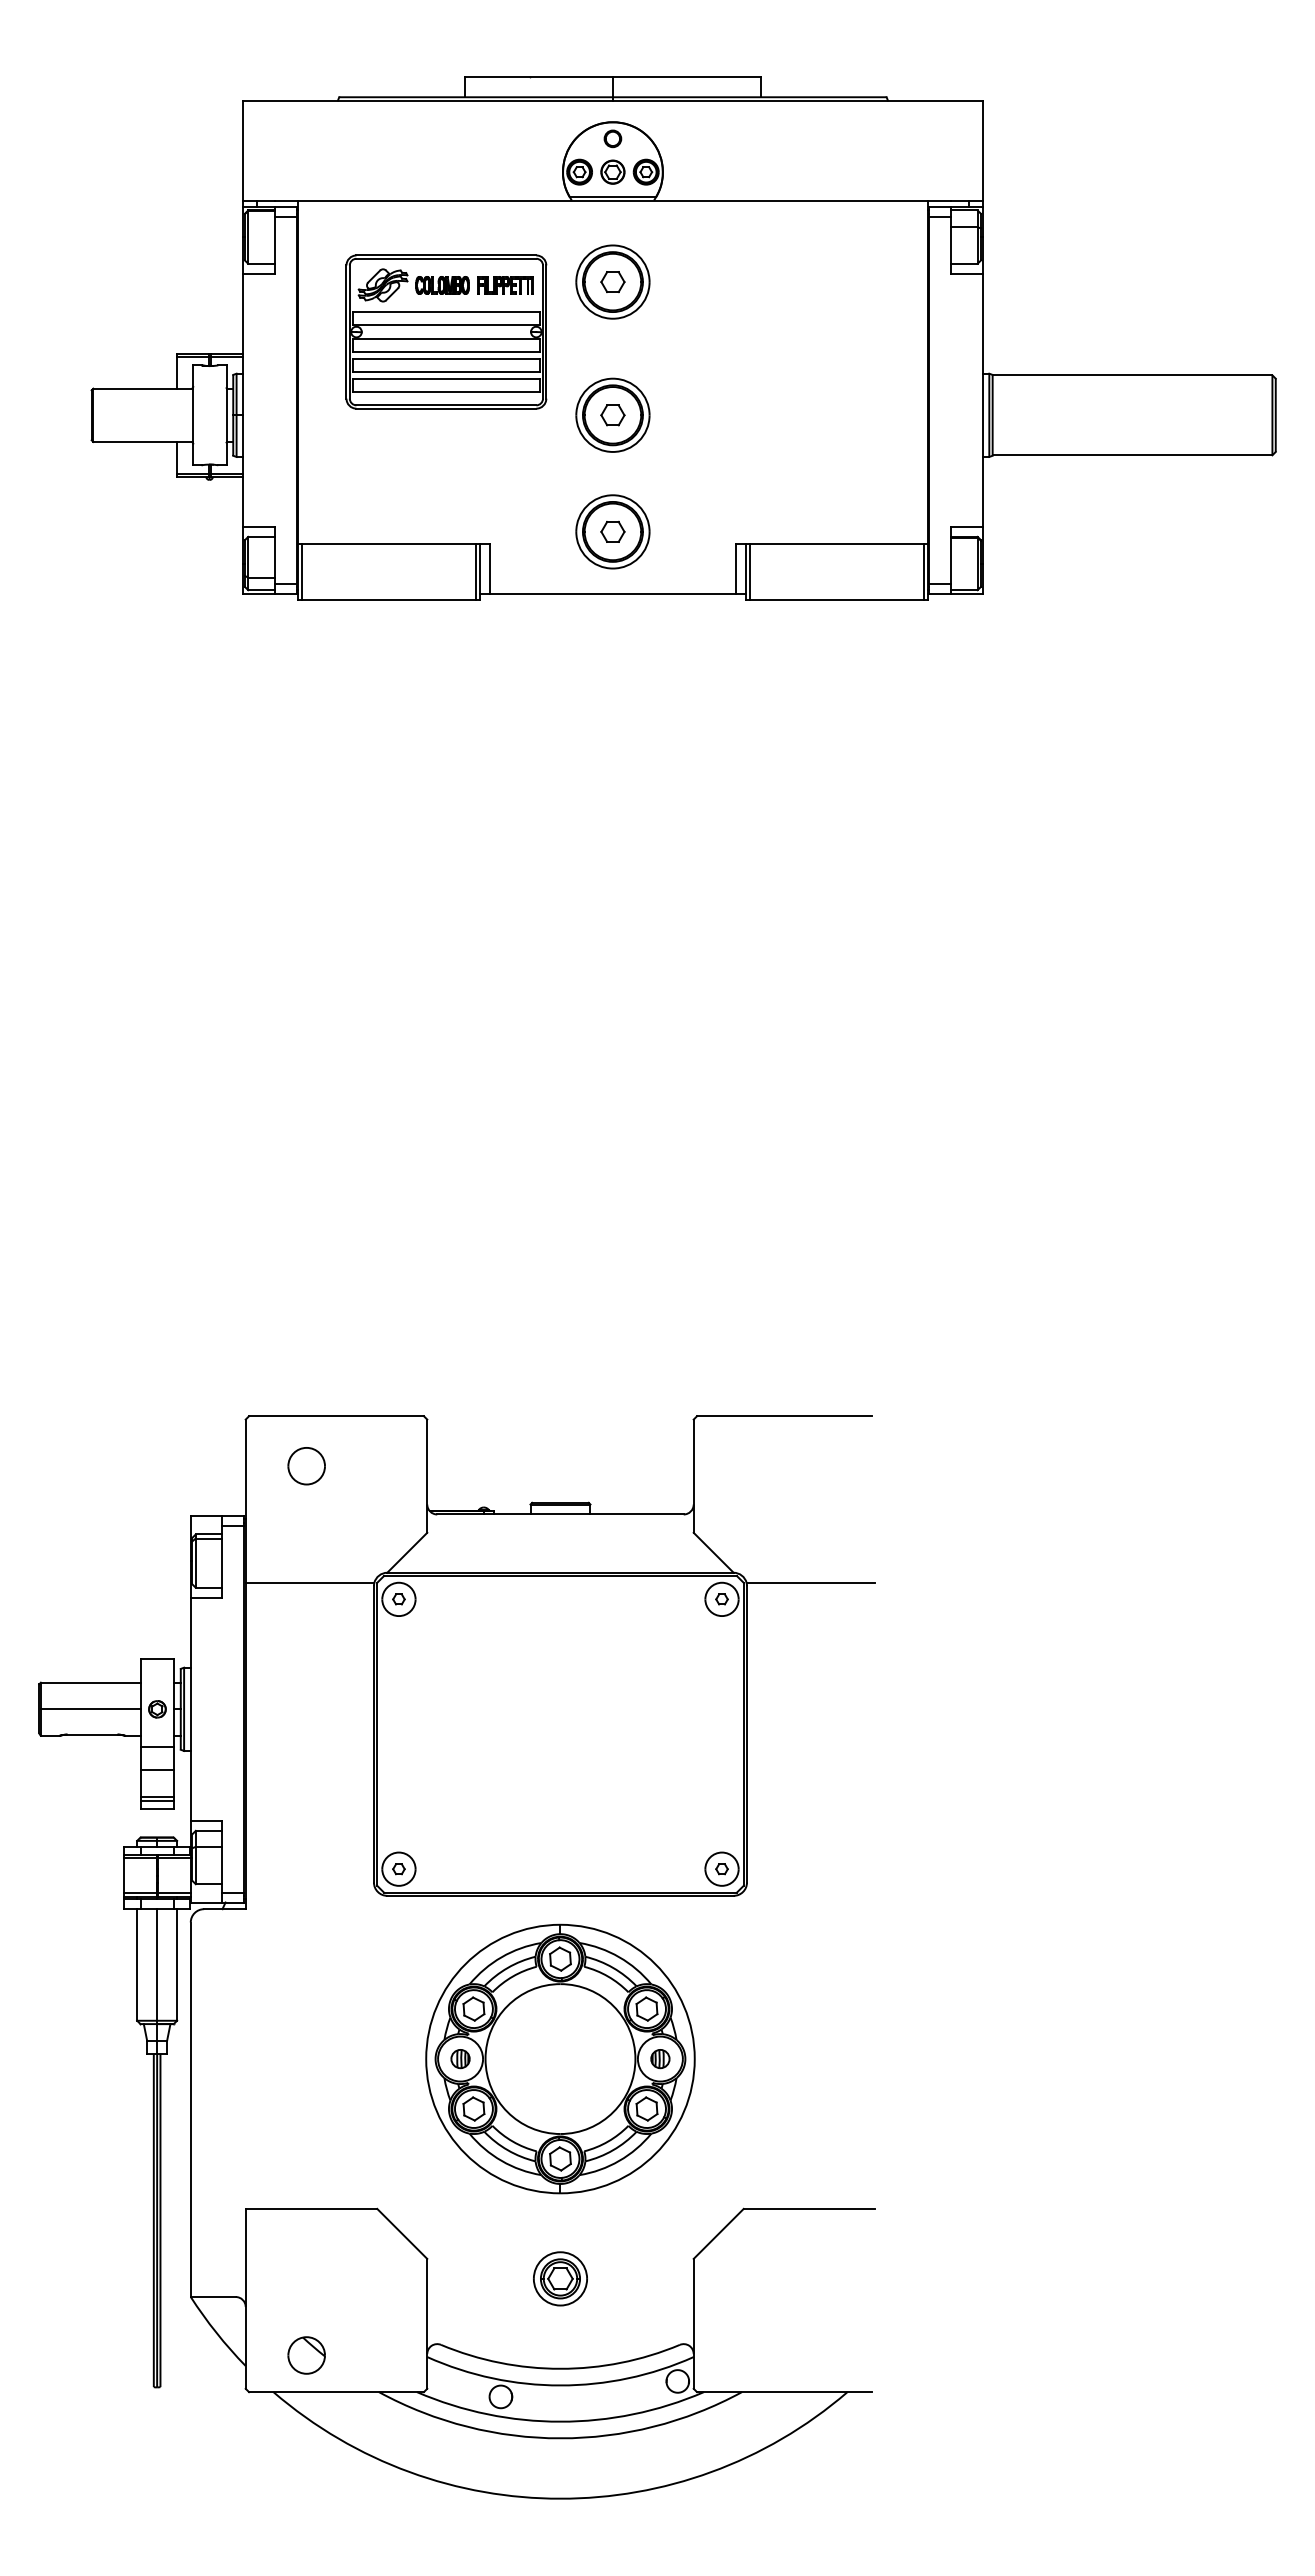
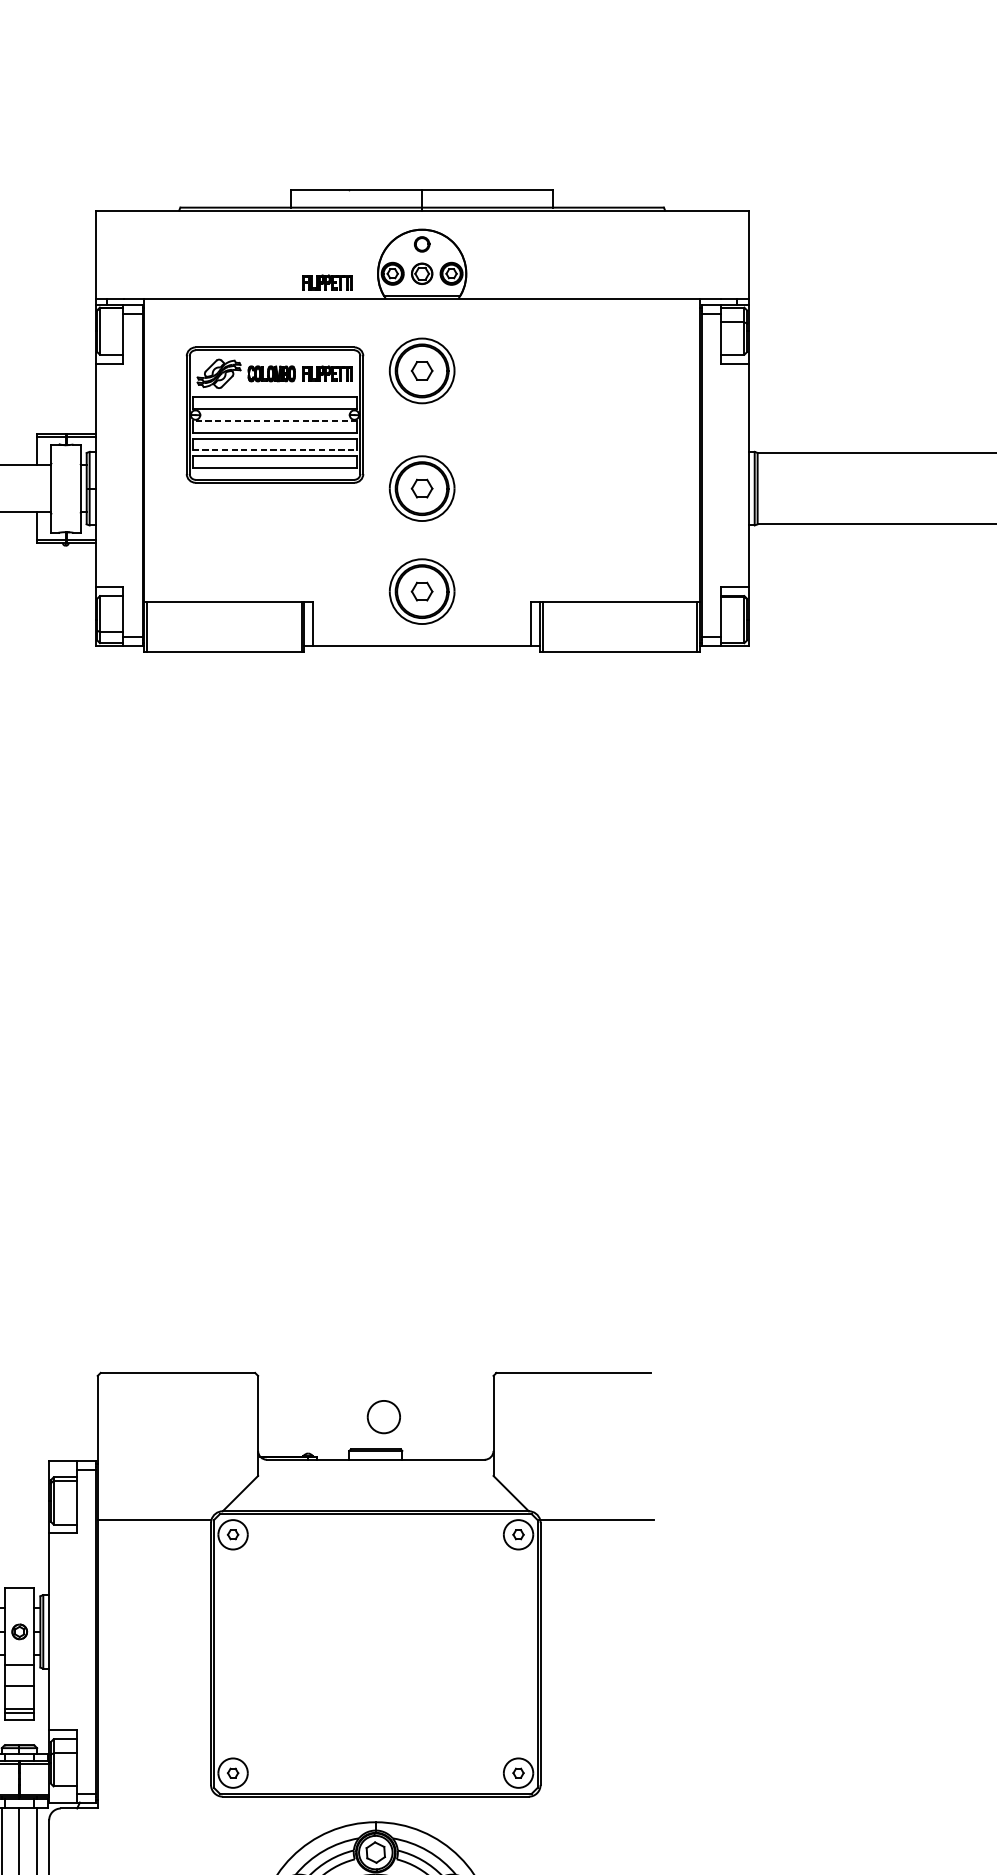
part: (505, 182) -> (327, 282), added
line: (445, 338) -> (274, 420), solid -> dashed
line: (446, 372) -> (275, 450), solid -> dashed
part: (306, 1466) -> (383, 1417), moved

